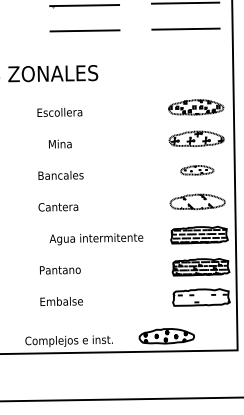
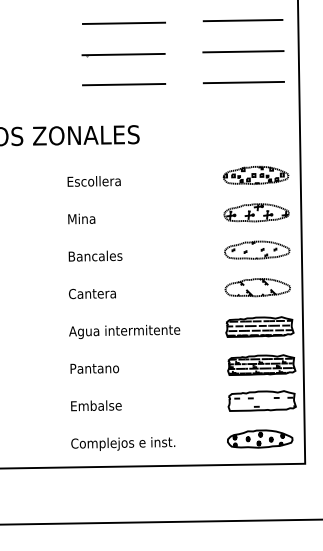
text: (60, 143) -> (81, 218), moved
part: (197, 169) -> (257, 249), size x1.67
text: (96, 238) -> (124, 331), moved
part: (167, 335) -> (260, 438), moved
text: (69, 340) -> (123, 443), moved

